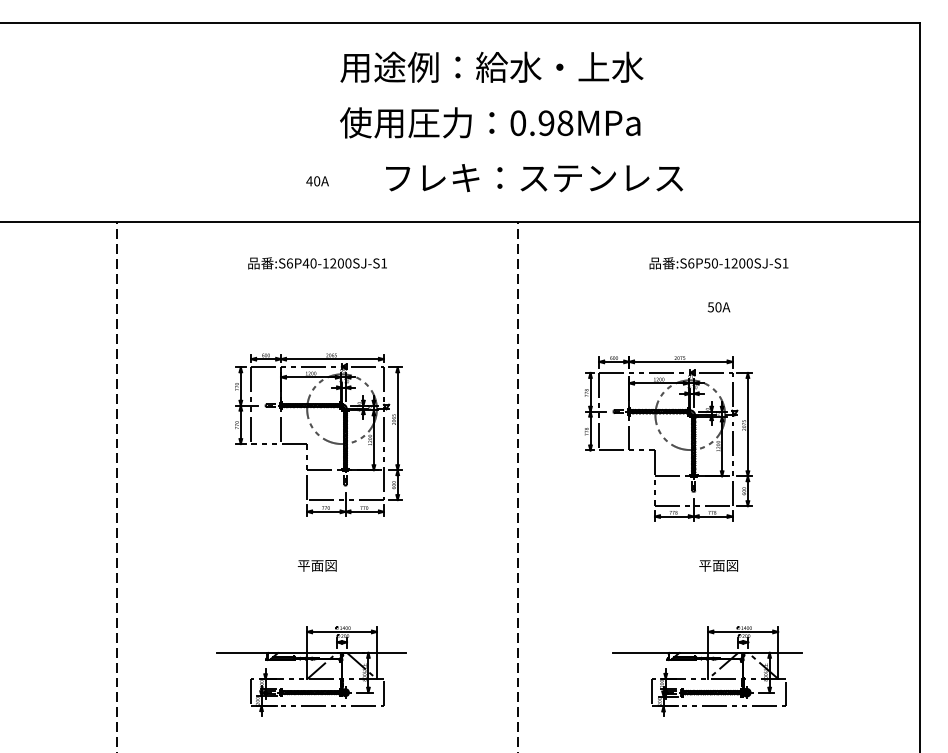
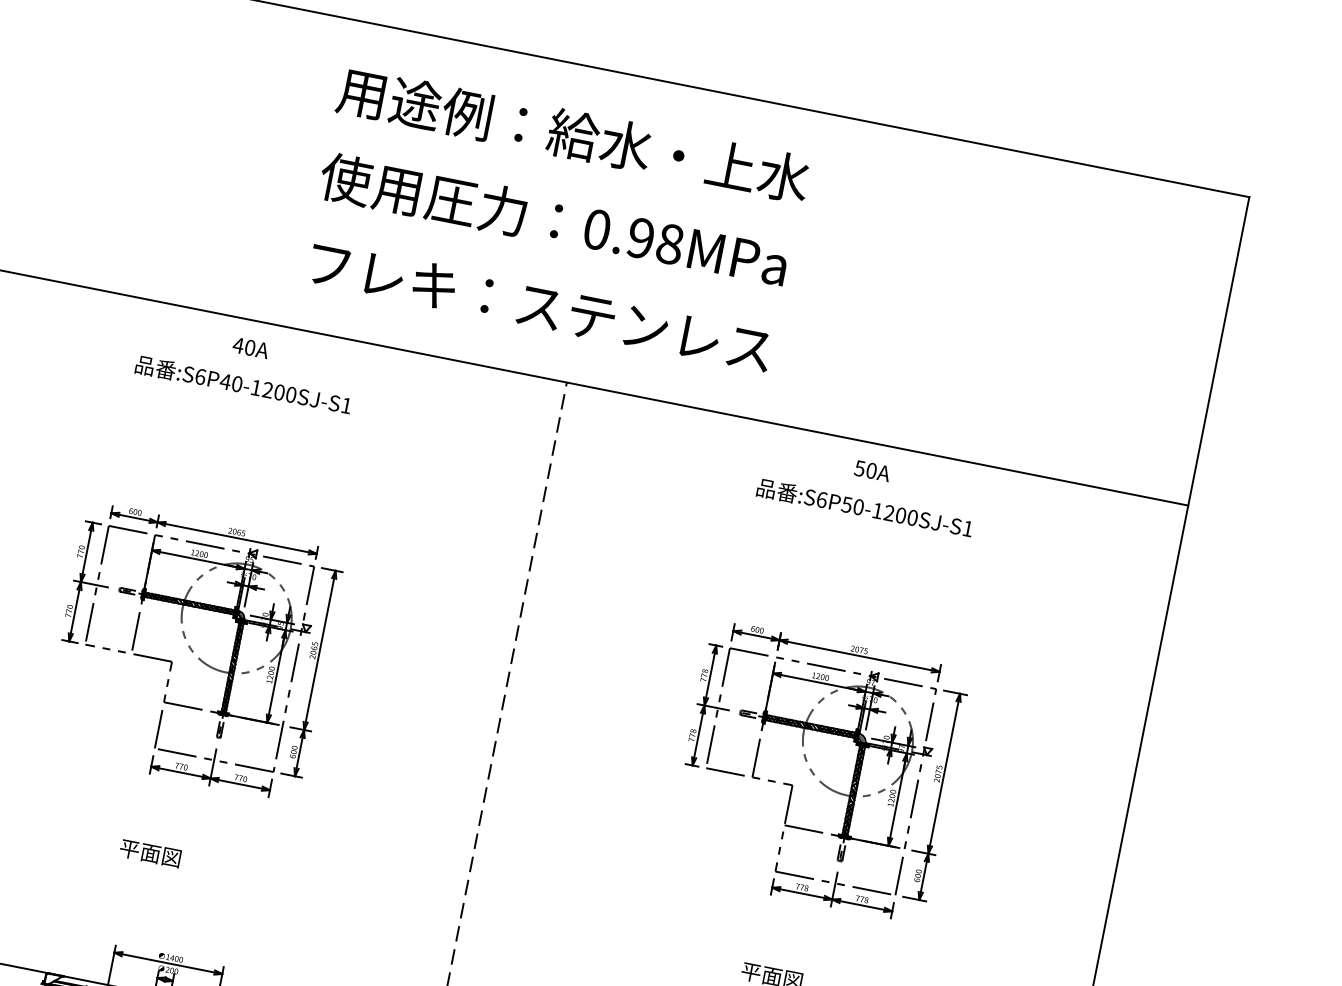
text: (534, 178) -> (540, 307), moved
text: (317, 181) -> (250, 348), moved
text: (718, 307) -> (871, 471), moved
part: (668, 438) -> (817, 770), moved

